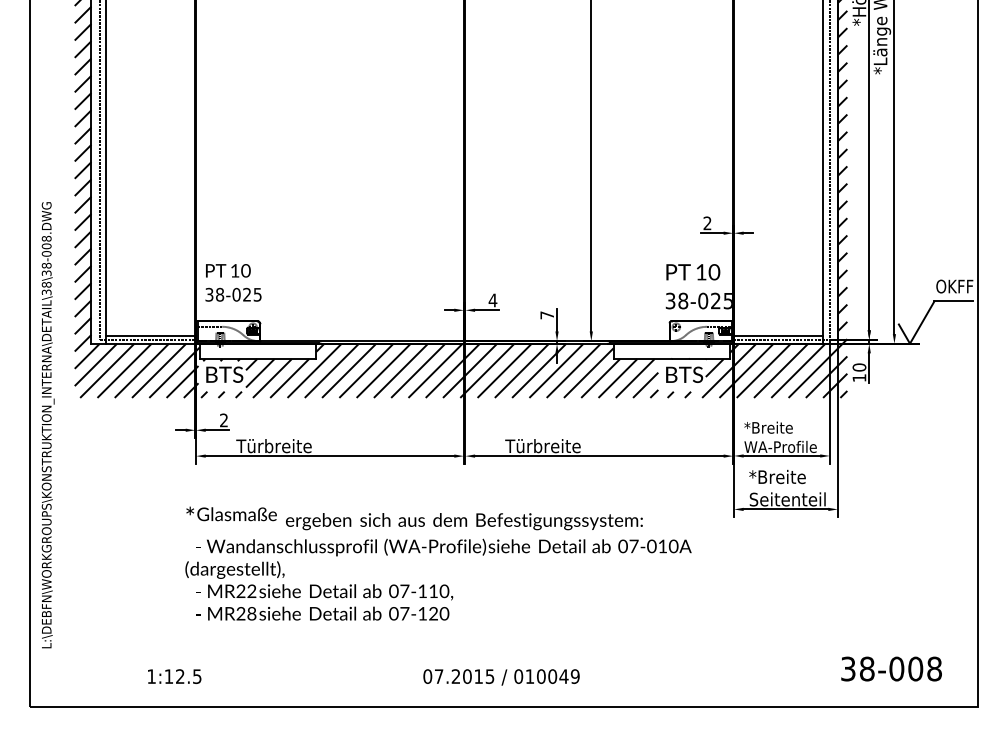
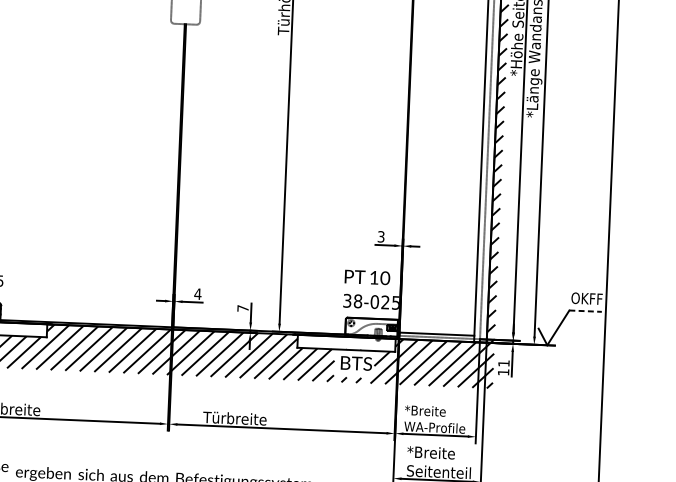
text: (707, 223) -> (381, 236), 2 -> 3
line: (954, 301) -> (586, 311), solid -> dashed
text: (859, 367) -> (503, 363), 10 -> 11

